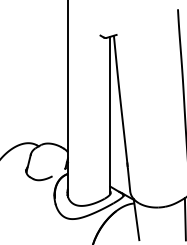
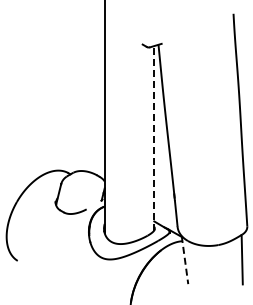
line: (110, 114) -> (154, 137), solid -> dashed
line: (136, 219) -> (185, 260), solid -> dashed

